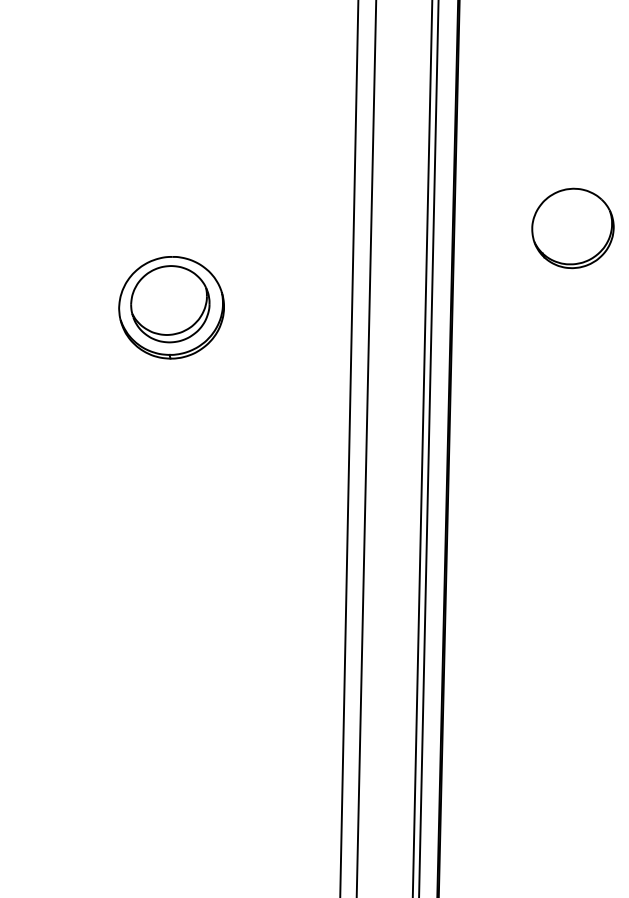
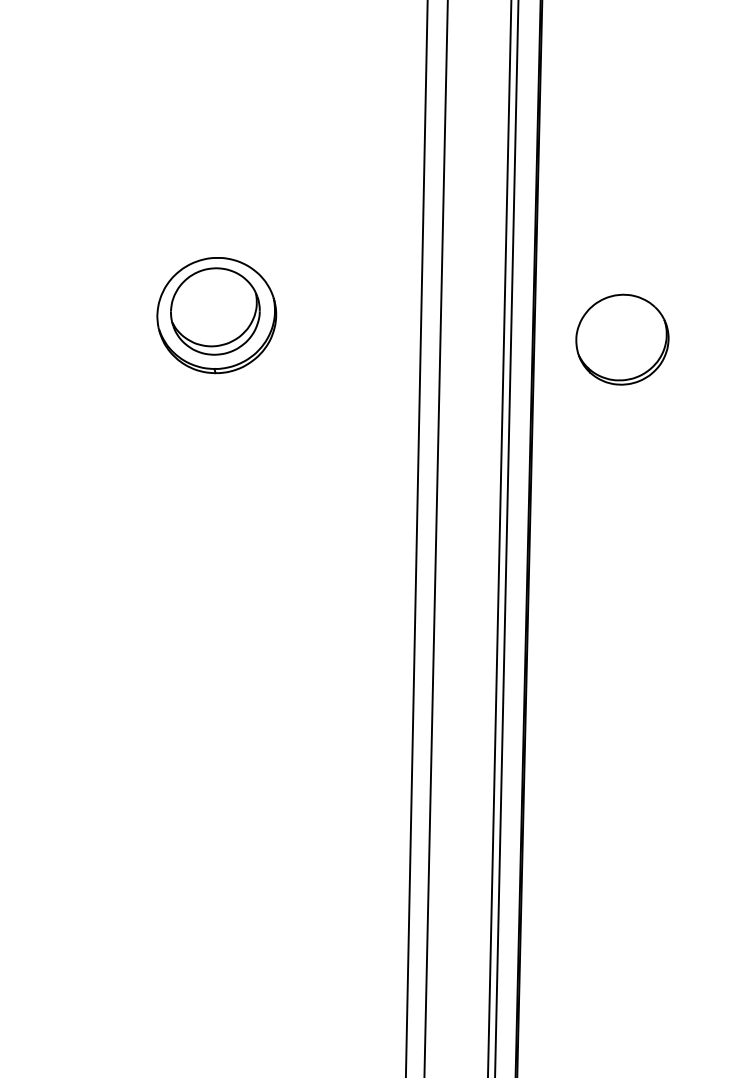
part: (573, 228) -> (622, 339), moved

